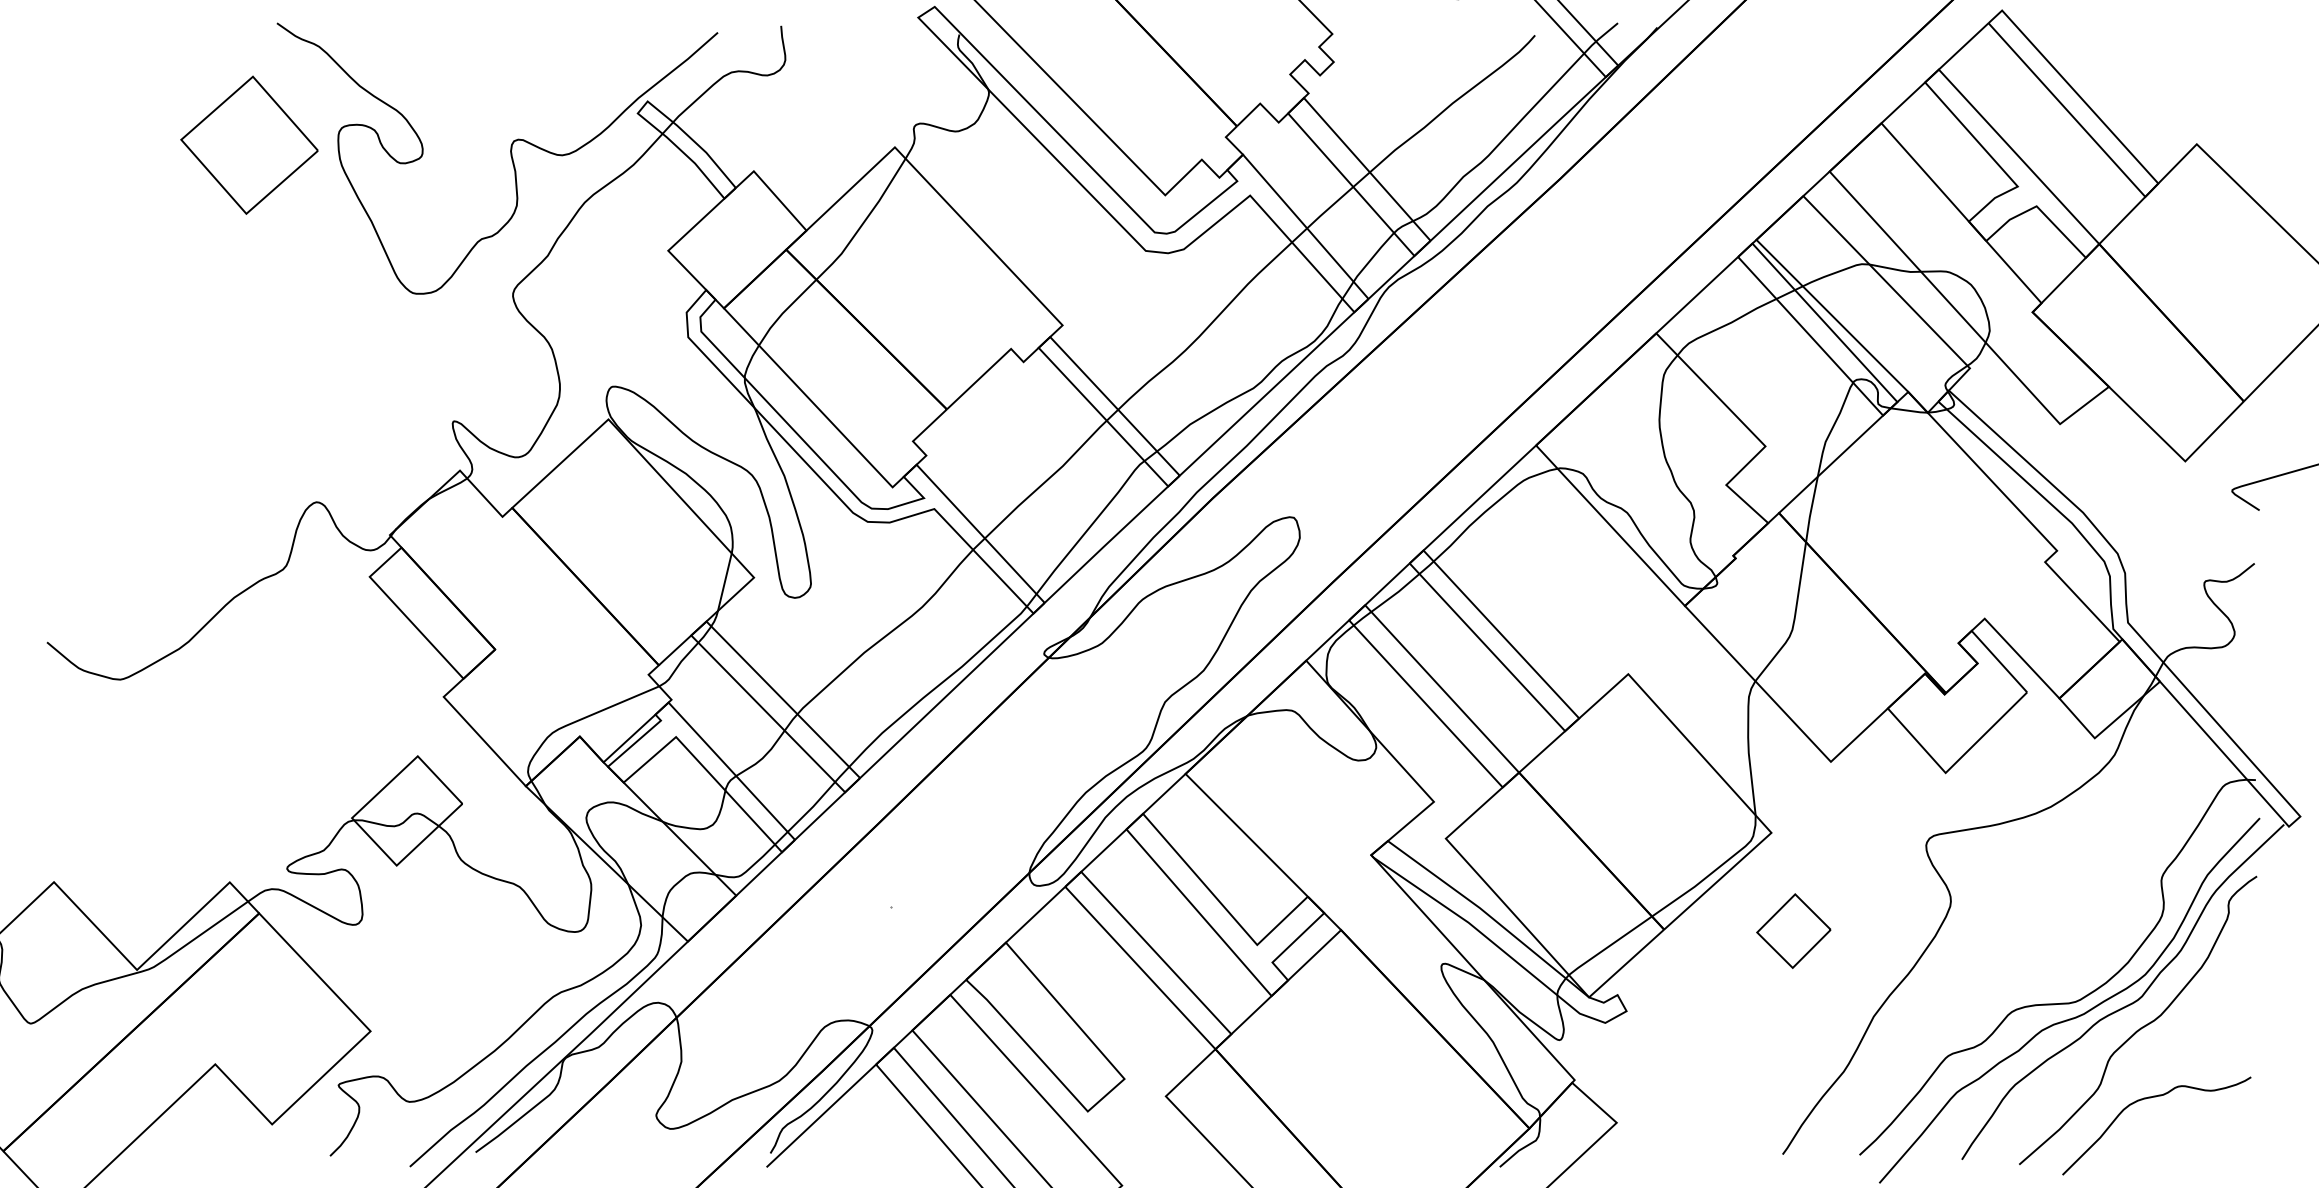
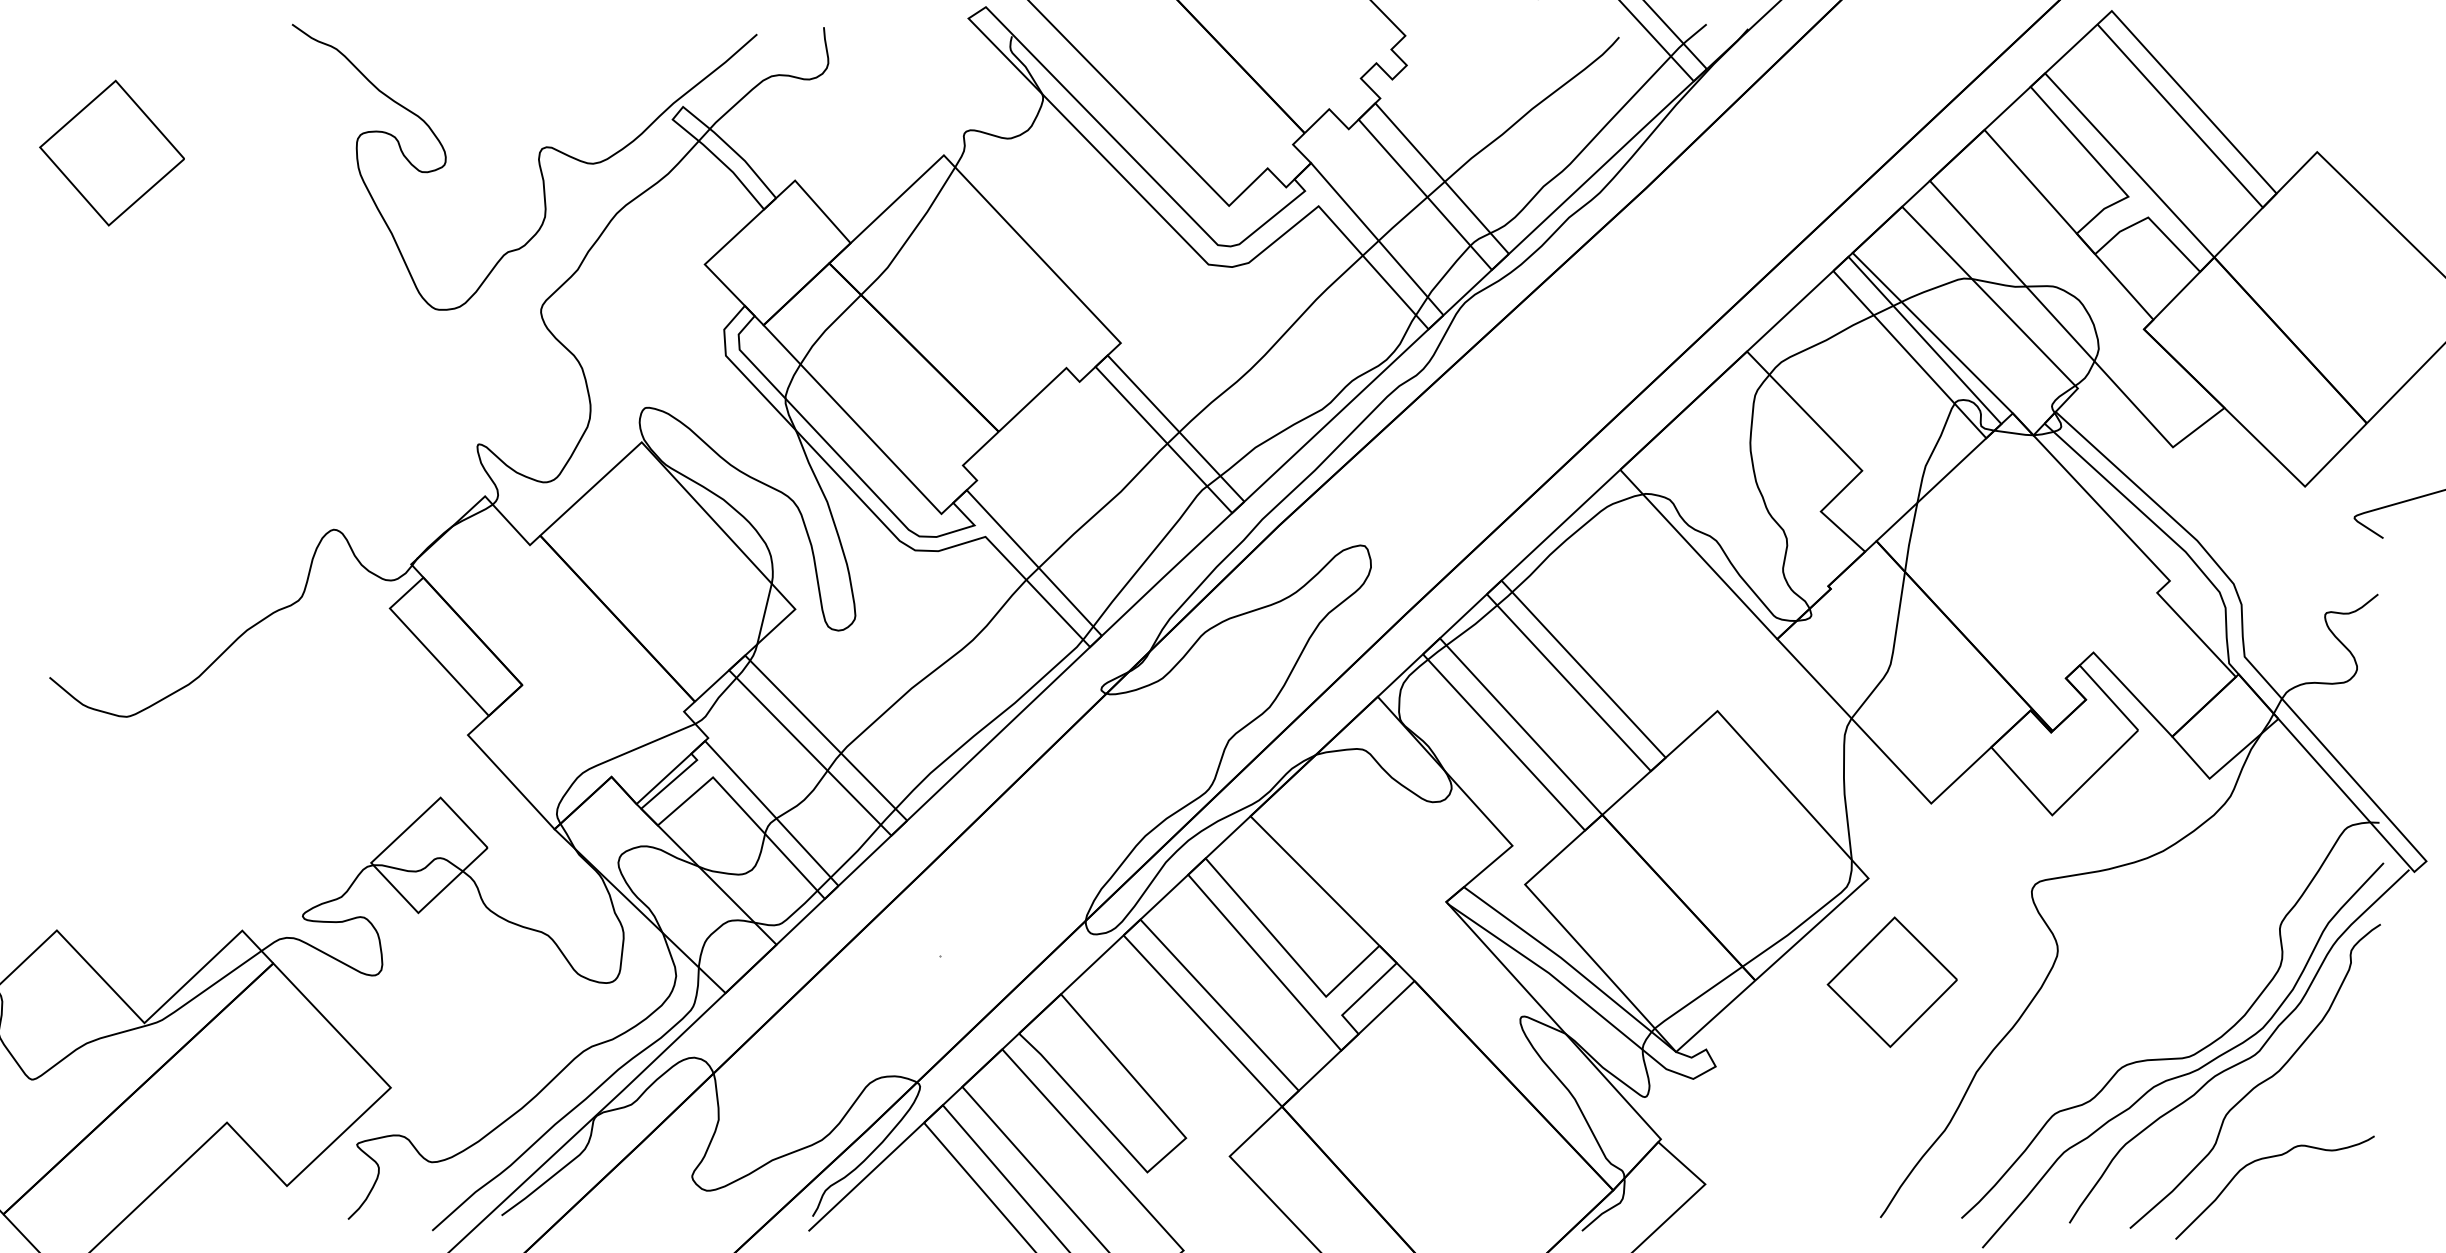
part: (248, 144) -> (111, 152), moved
part: (1793, 930) -> (1891, 981), size x1.67

